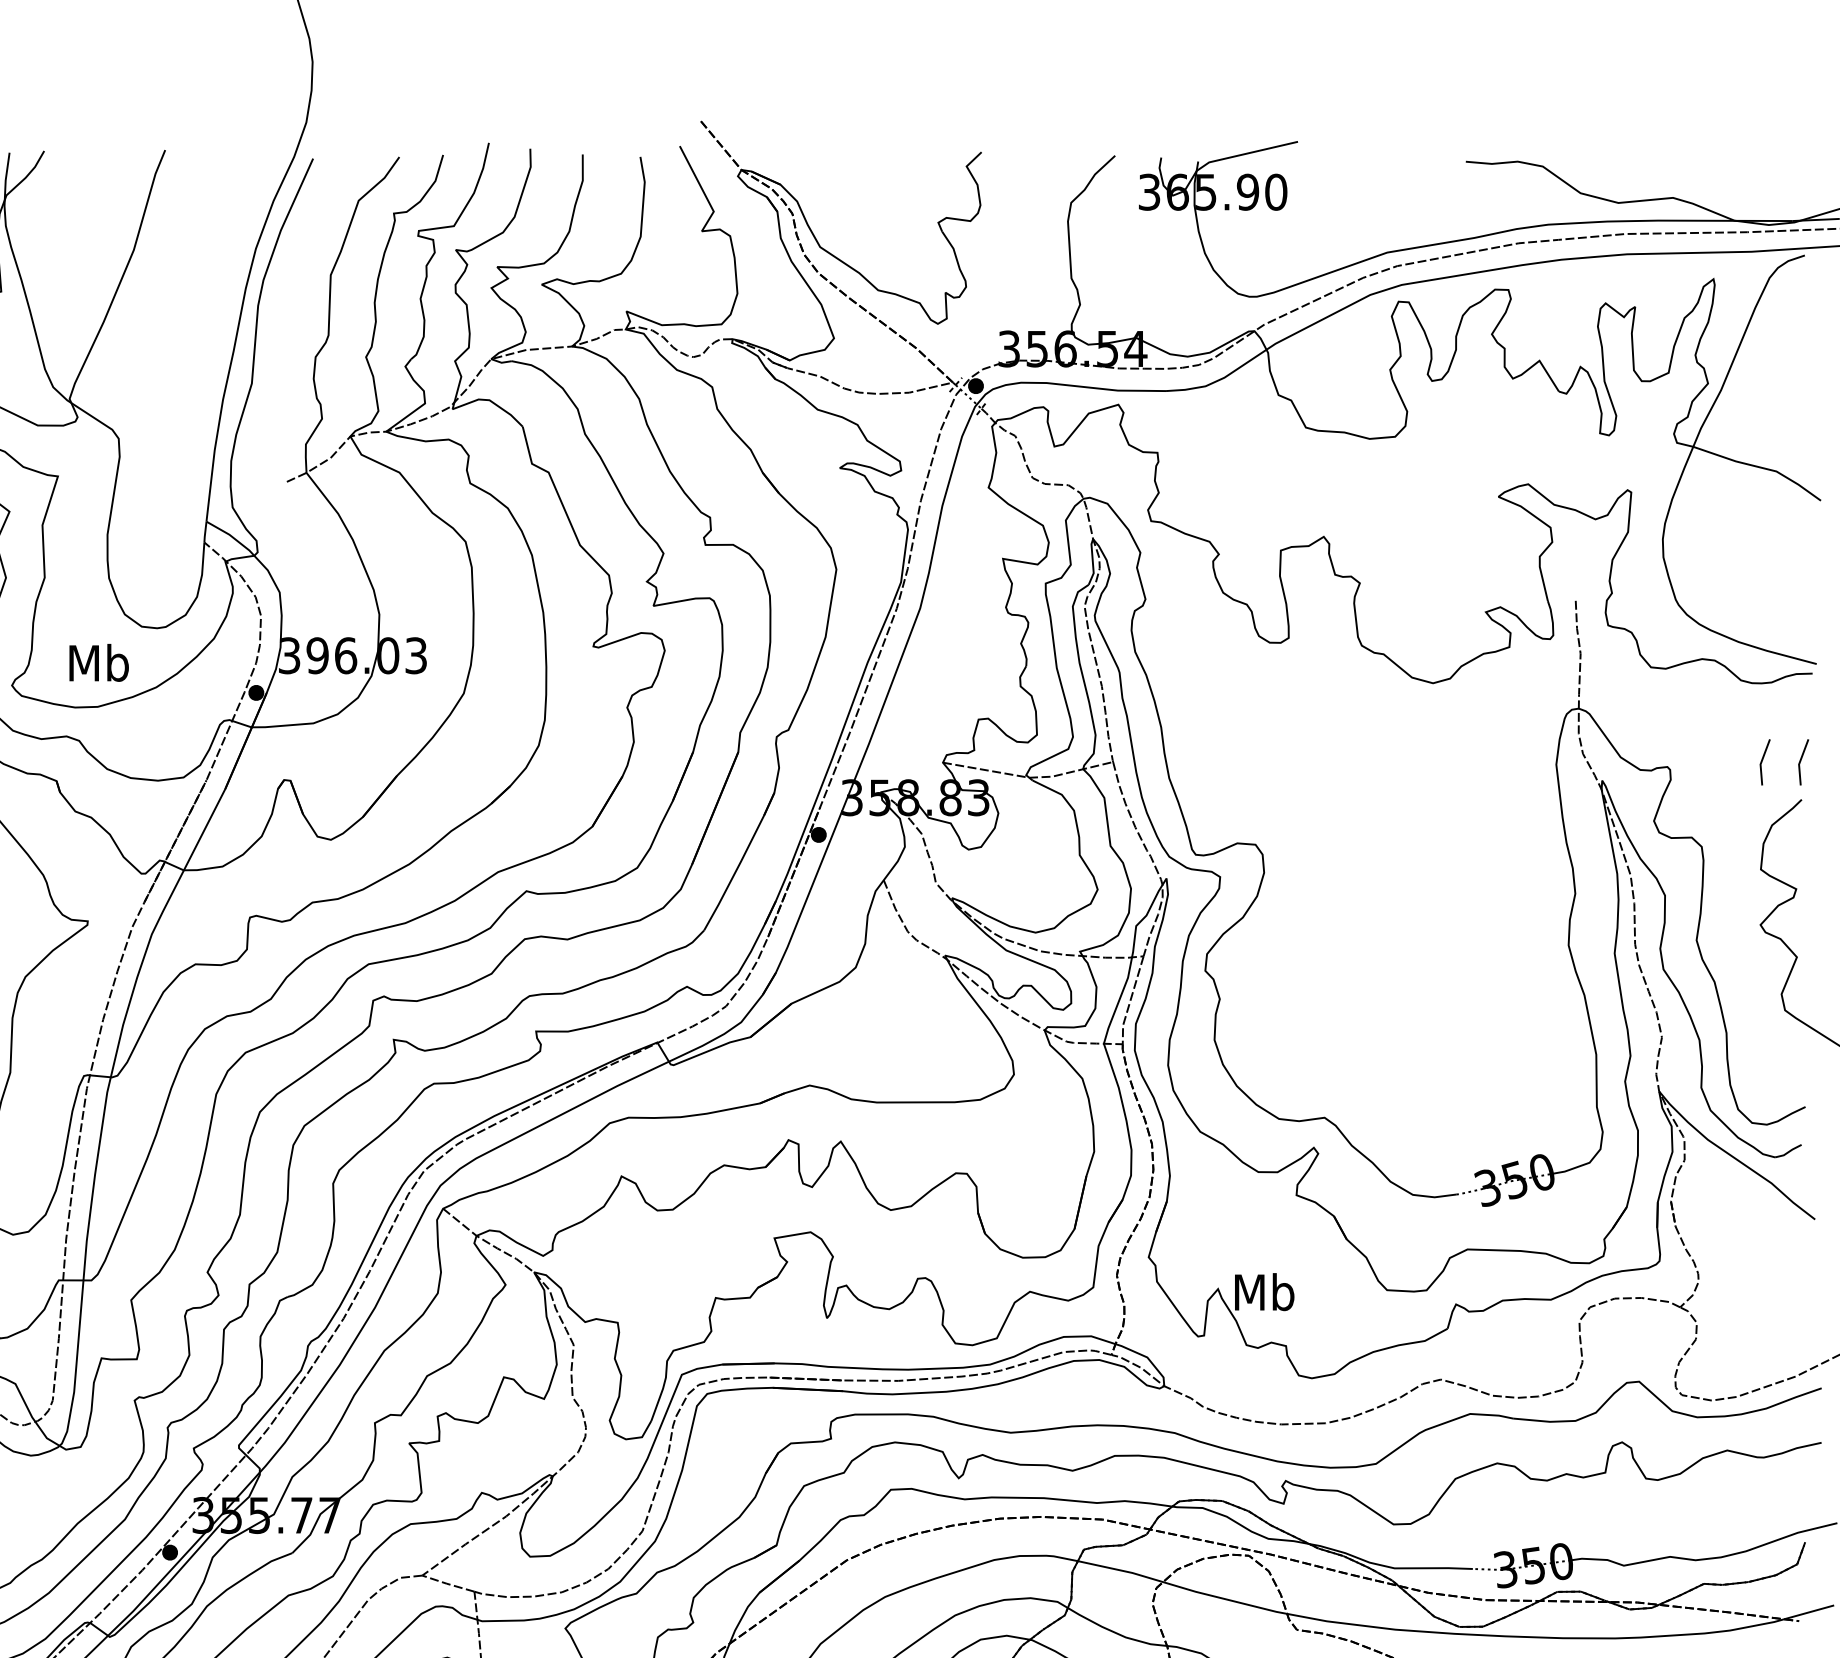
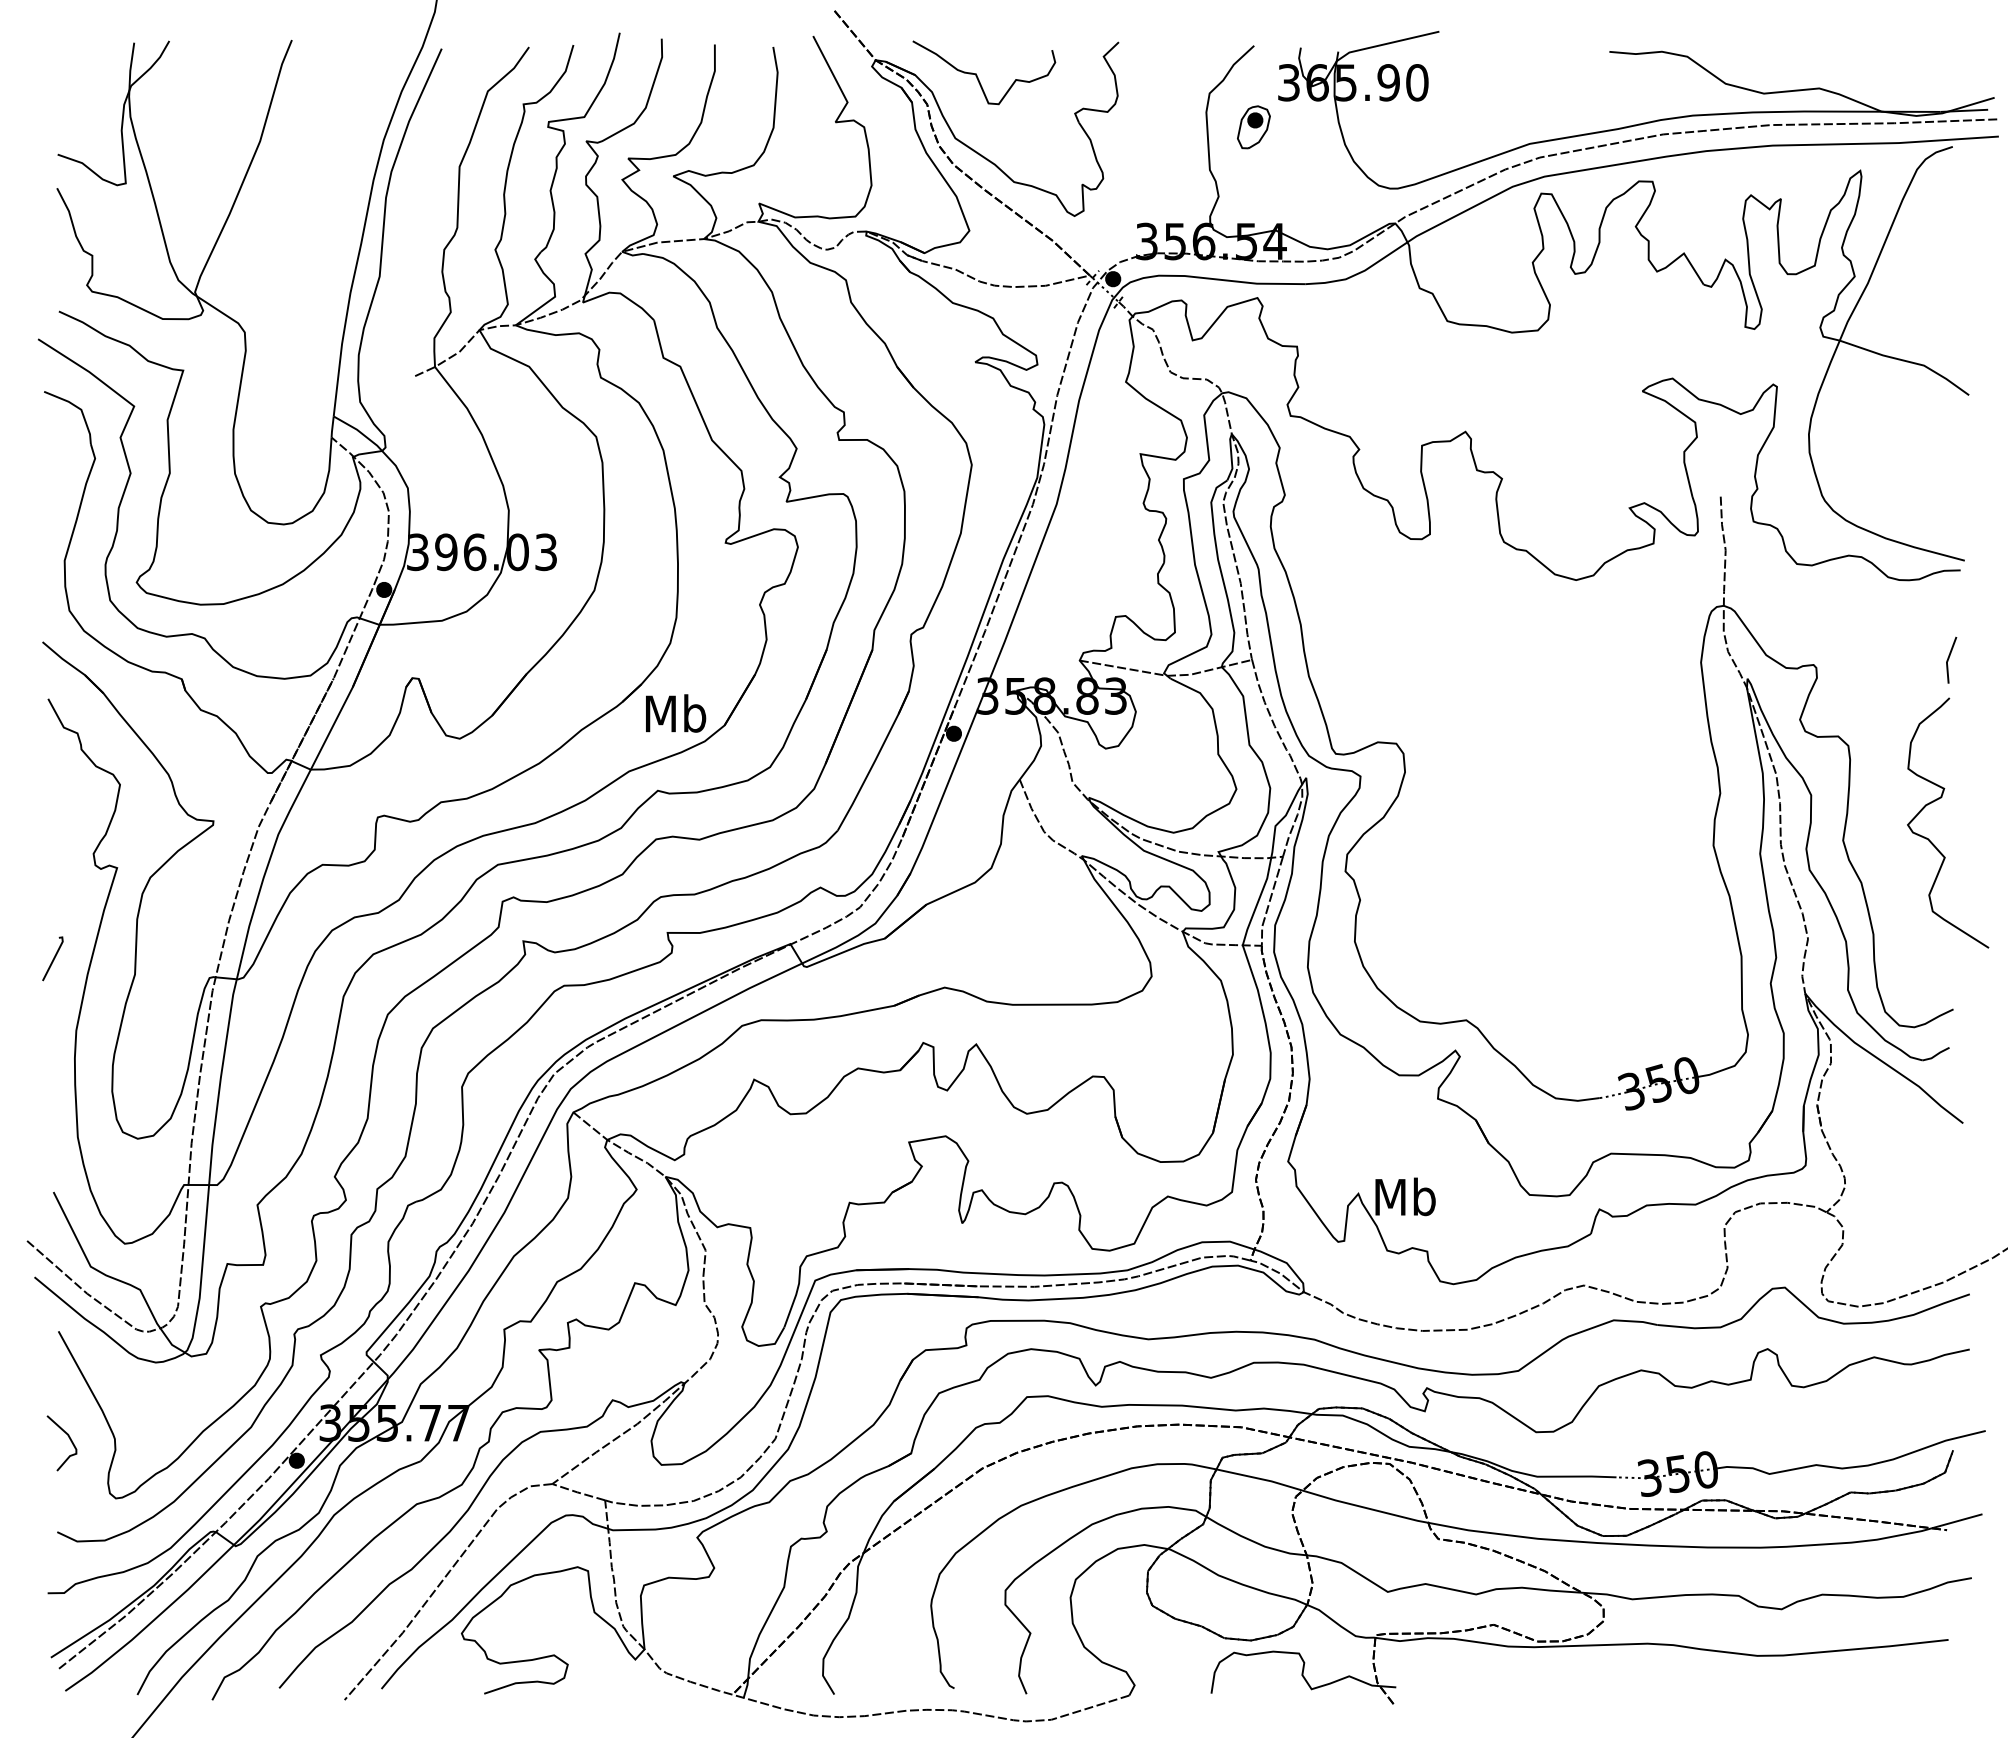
curve: (842, 185) -> (977, 75), added
part: (1114, 236) -> (1253, 127), added
text: (99, 662) -> (676, 713), moved
line: (1763, 760) -> (1910, 658), removed

